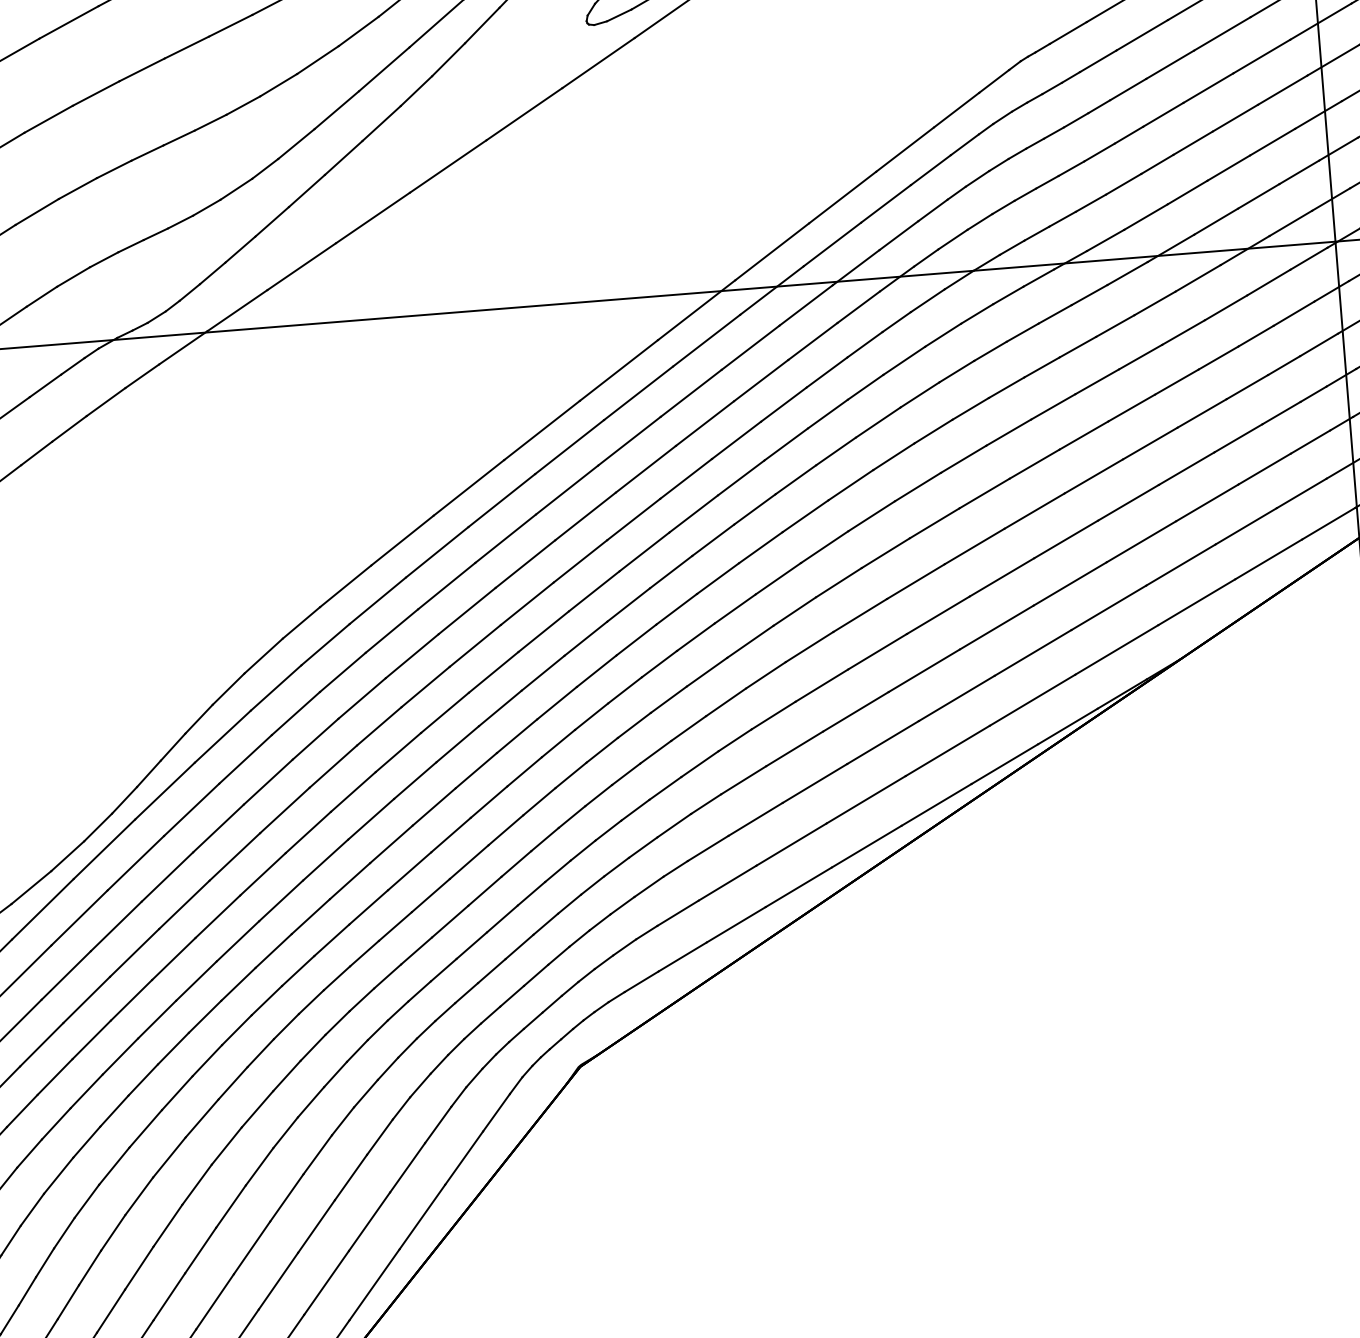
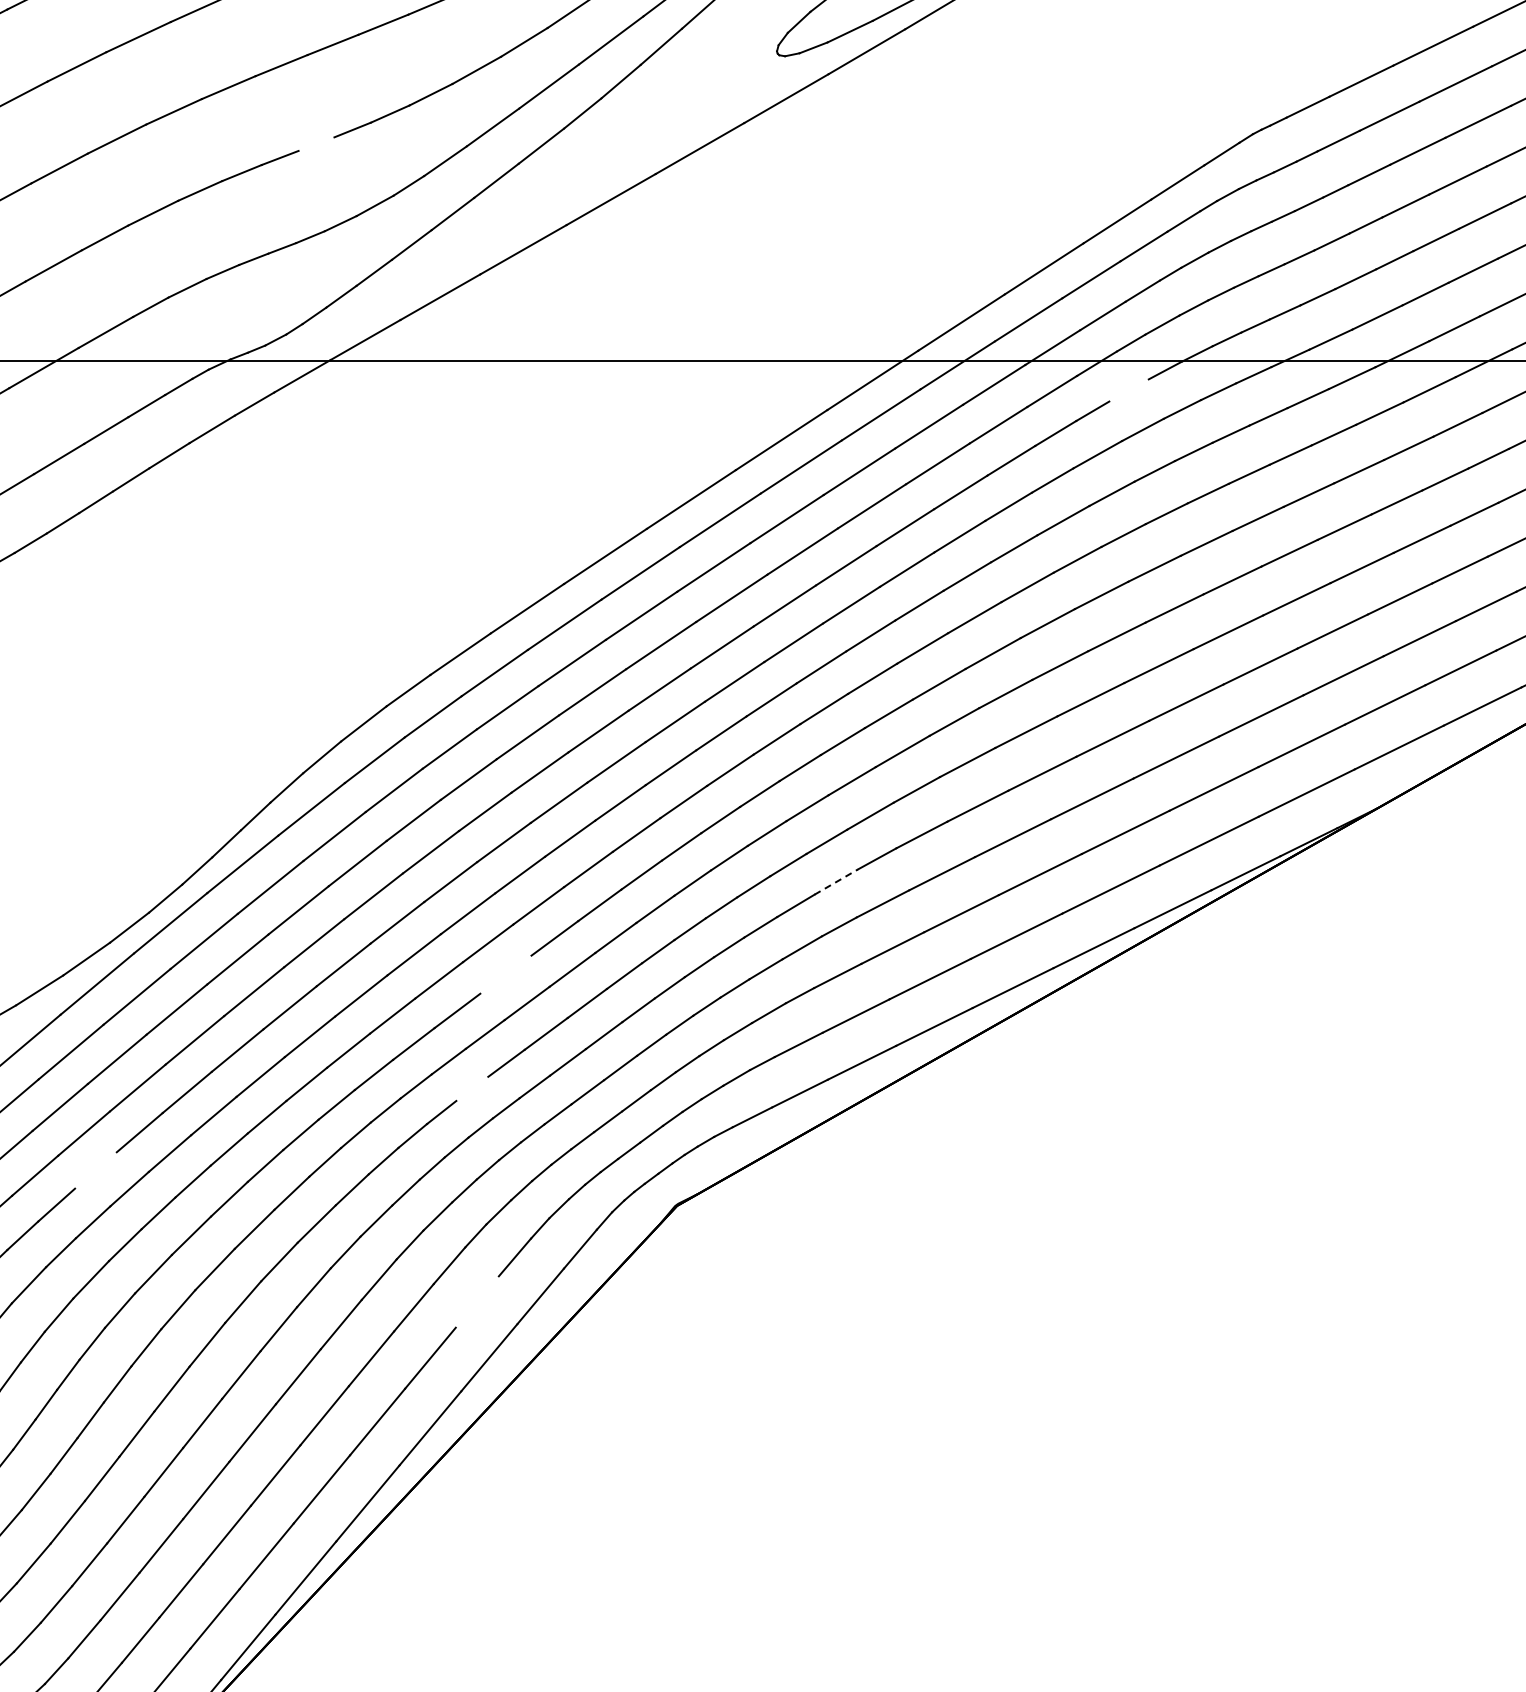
line: (179, 137) -> (316, 143), removed
line: (927, 300) -> (1128, 390), removed
line: (700, 763) -> (836, 881), solid -> dashed
line: (409, 871) -> (505, 974), removed
line: (387, 976) -> (472, 1088), removed
line: (54, 1077) -> (95, 1170), removed
line: (406, 1167) -> (476, 1301), removed

